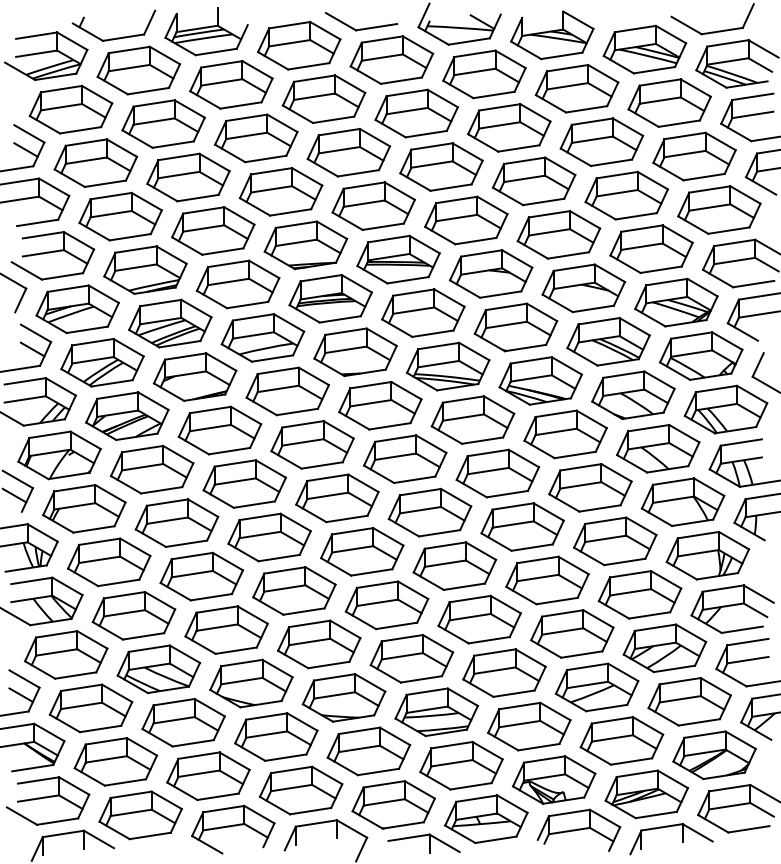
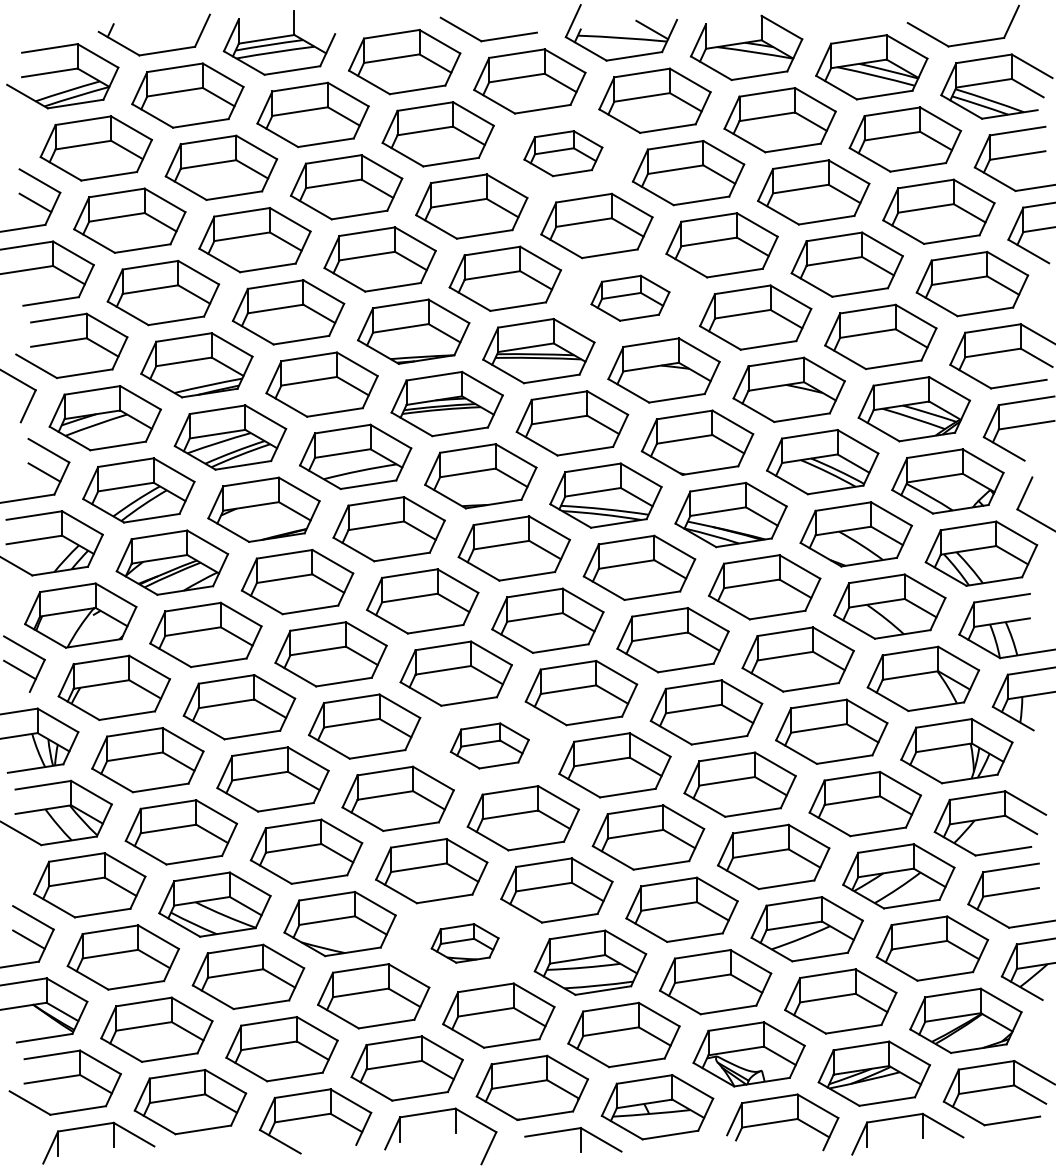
part: (416, 113) -> (563, 153), size x0.7
part: (466, 220) -> (630, 298), size x0.7
part: (362, 551) -> (489, 745), size x0.7
part: (343, 698) -> (464, 943), size x0.6

